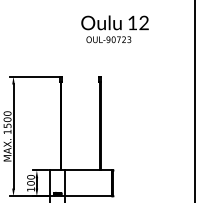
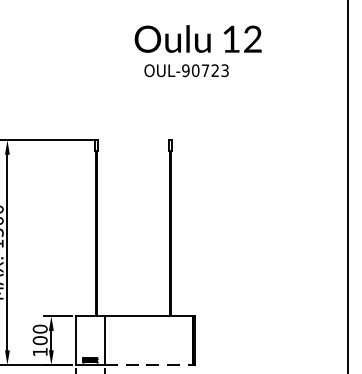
line: (88, 196) -> (148, 365), solid -> dashed

